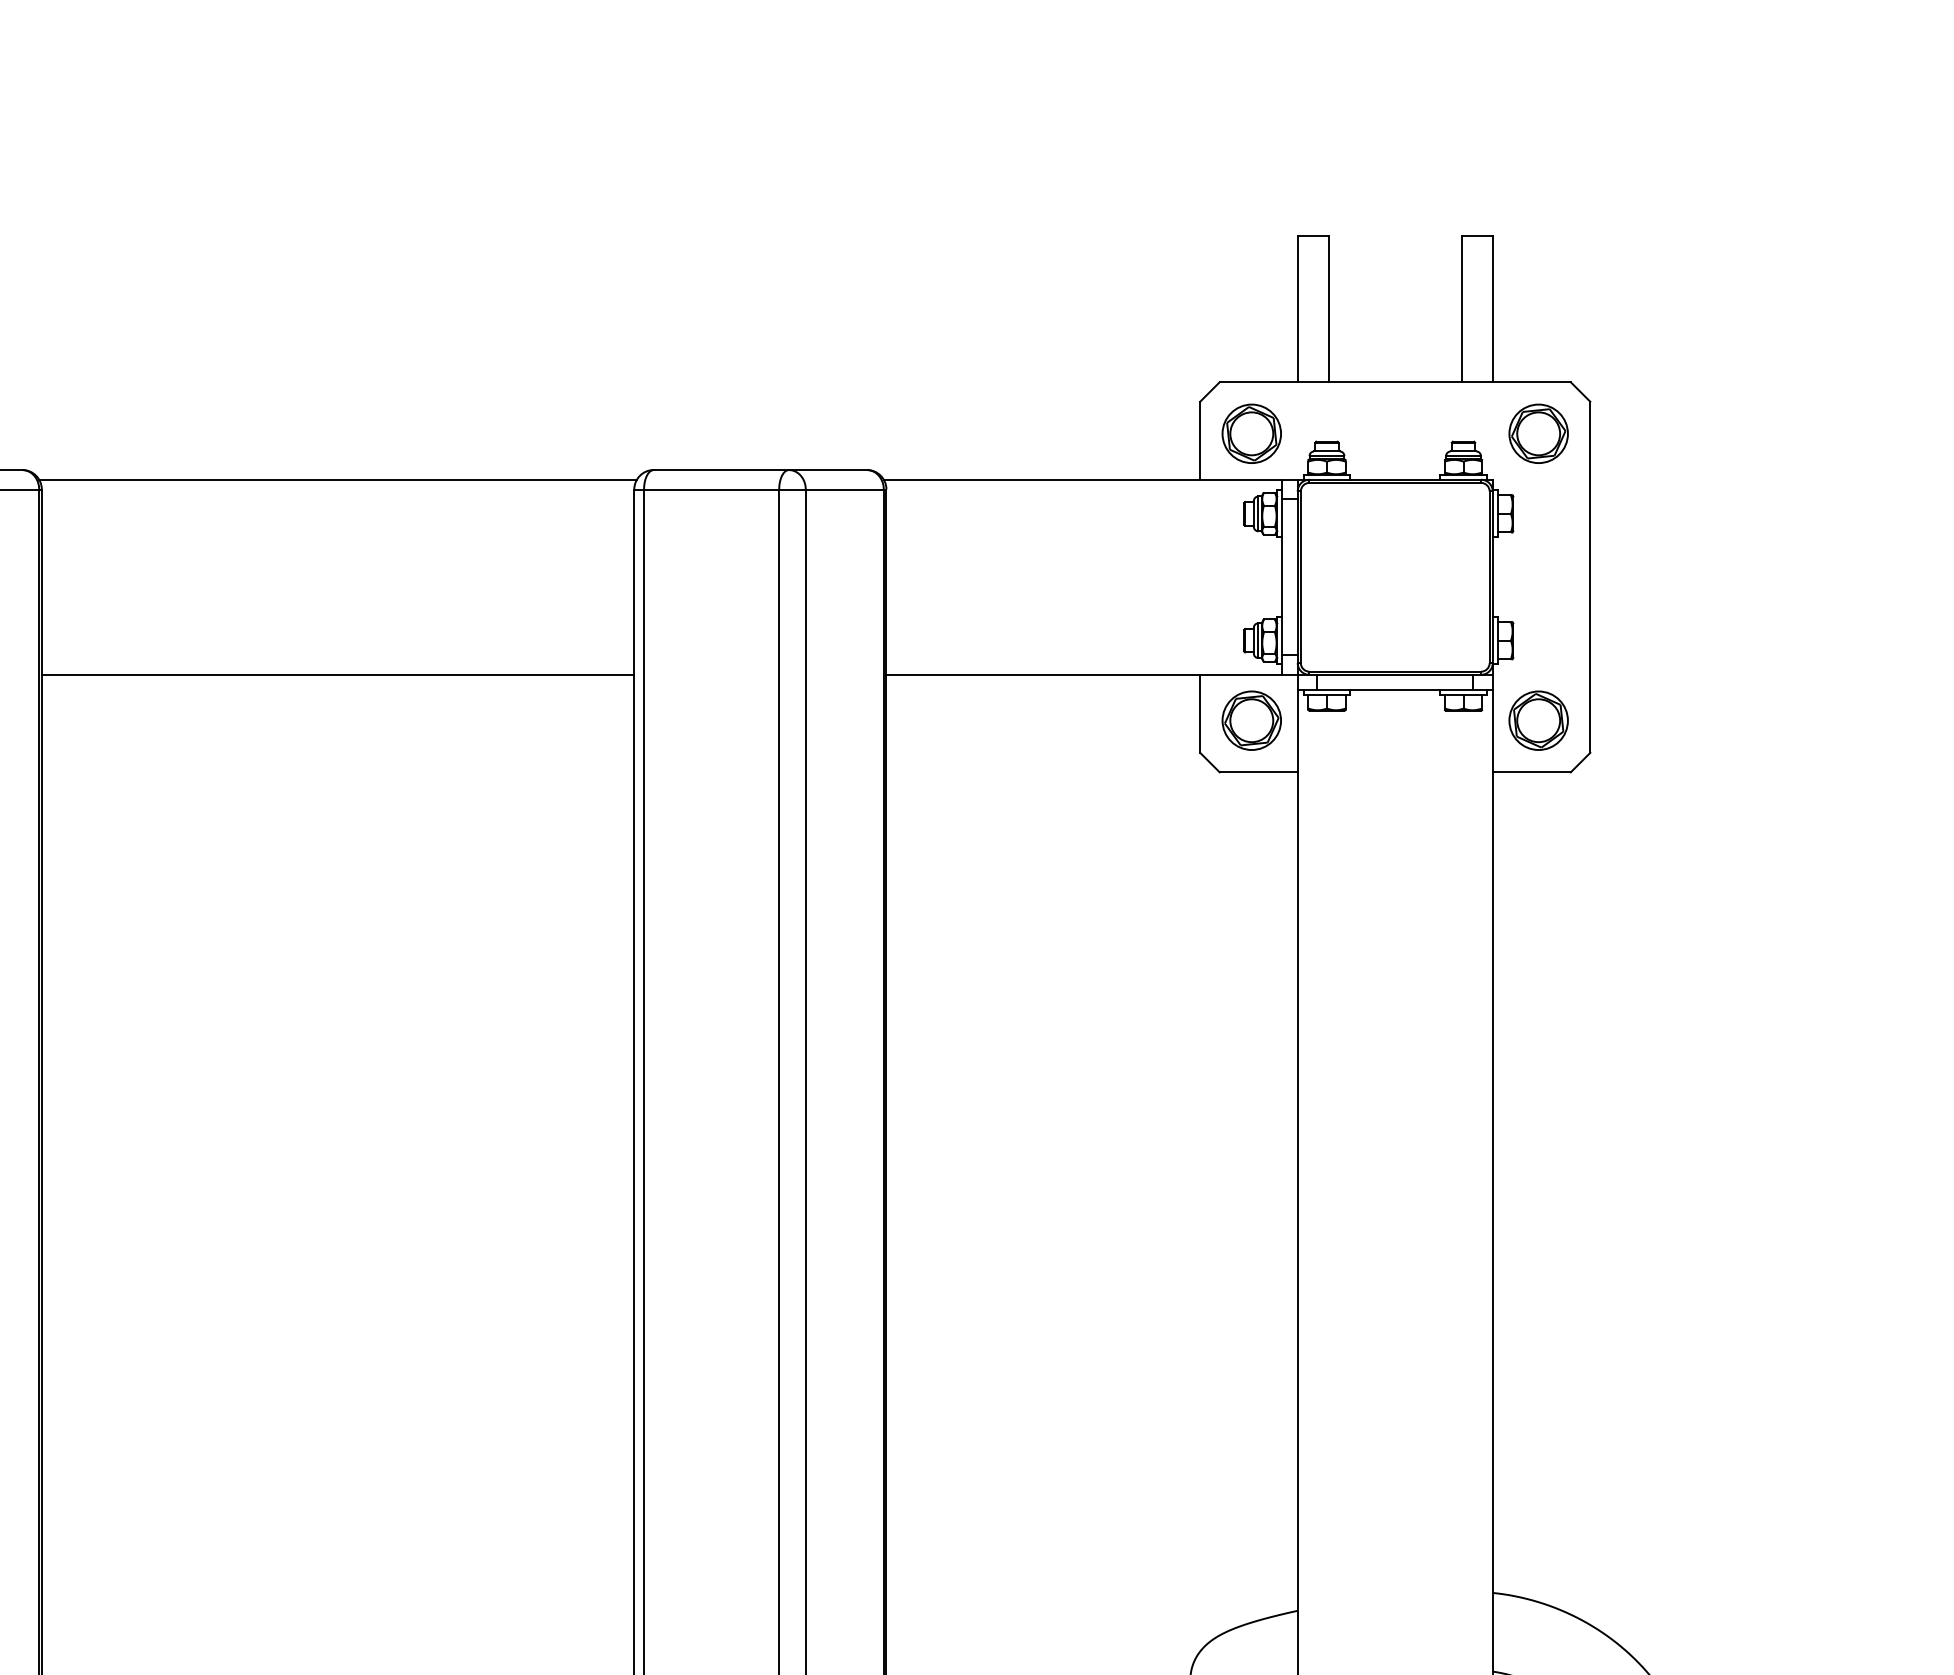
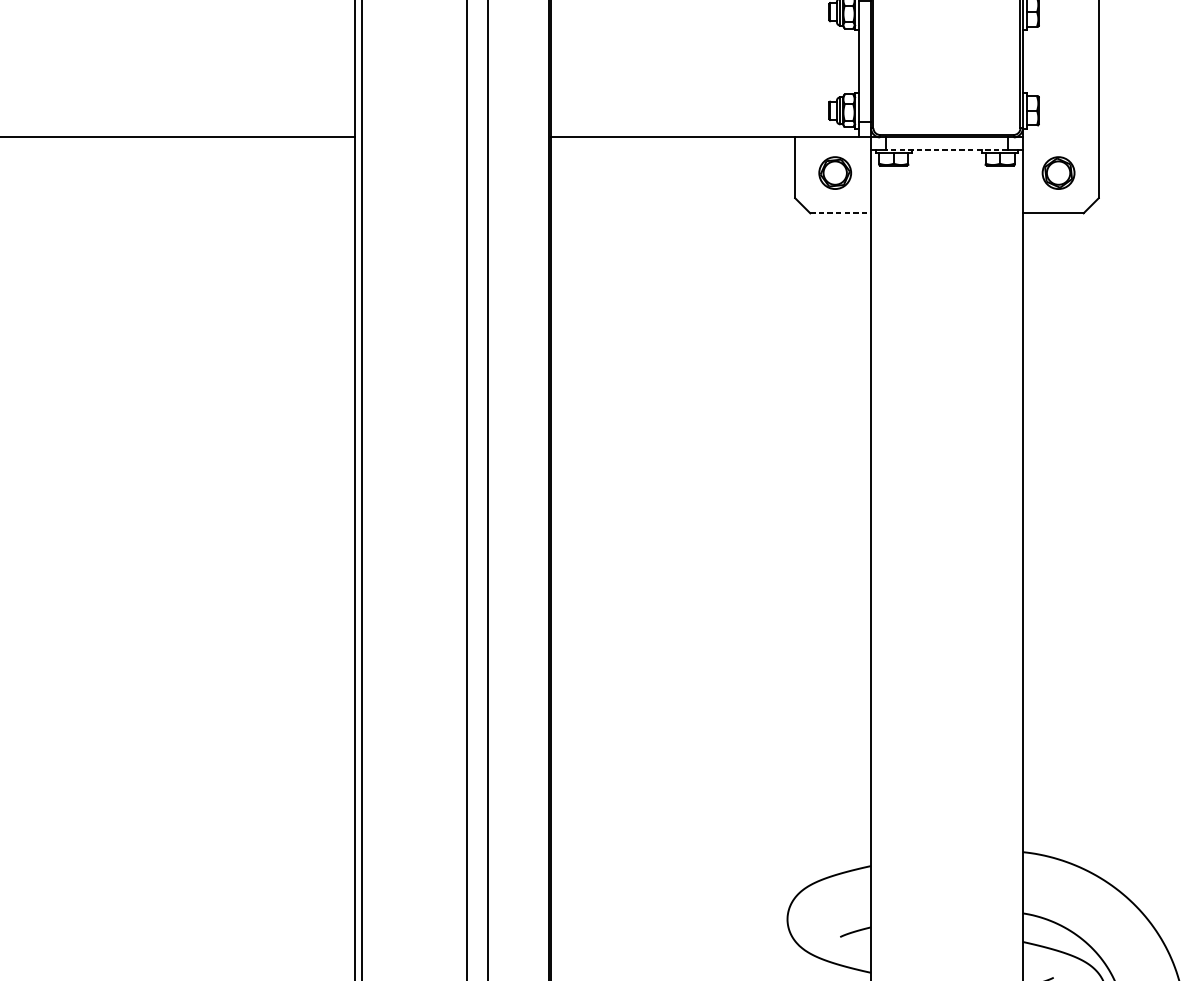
line: (1394, 690) -> (946, 149), solid -> dashed
part: (1251, 720) -> (835, 172), size x0.7
part: (1538, 720) -> (1058, 172), size x0.7
line: (1259, 772) -> (841, 213), solid -> dashed

